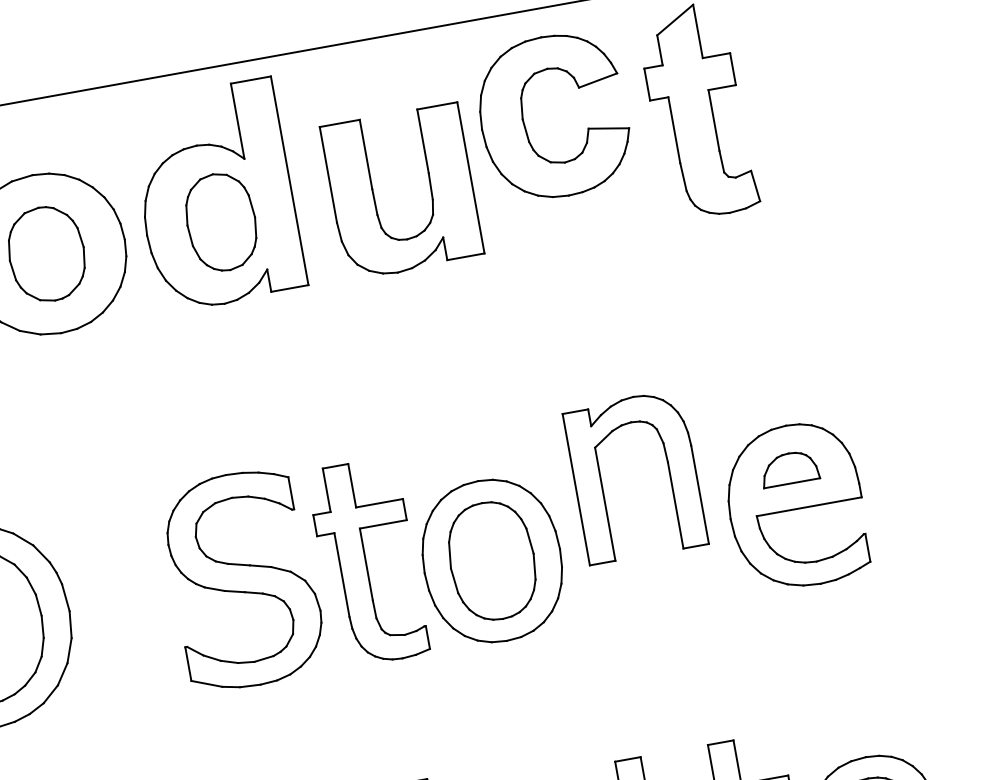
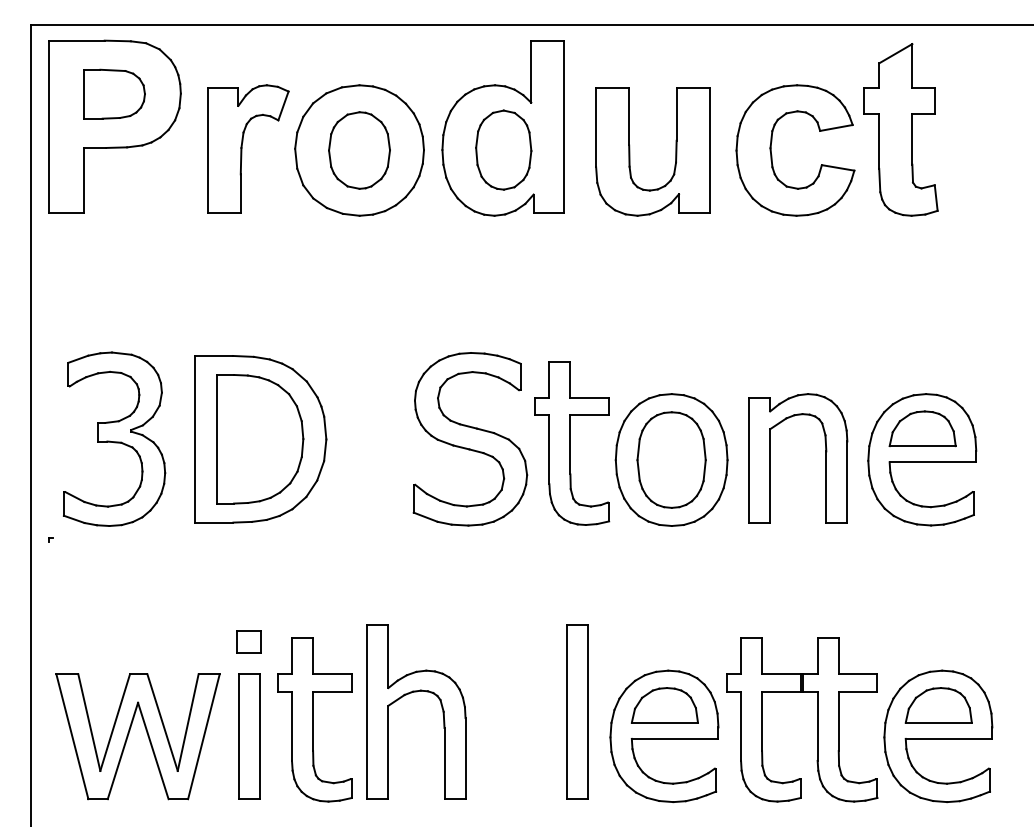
part: (526, 127) -> (772, 155), moved
part: (789, 468) -> (922, 428), size x1.43
part: (668, 471) -> (825, 458), moved

